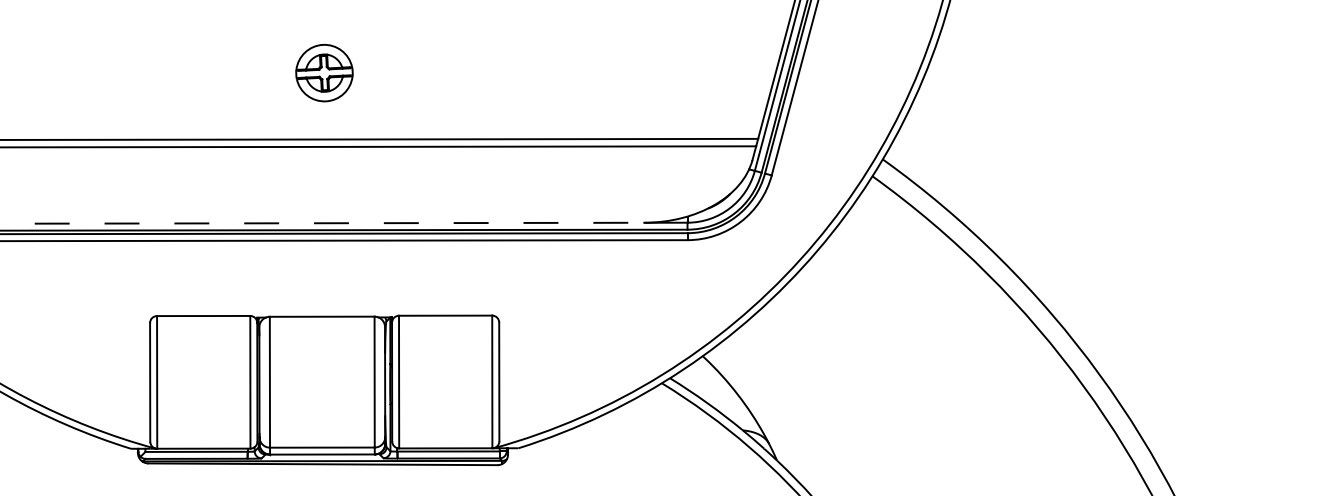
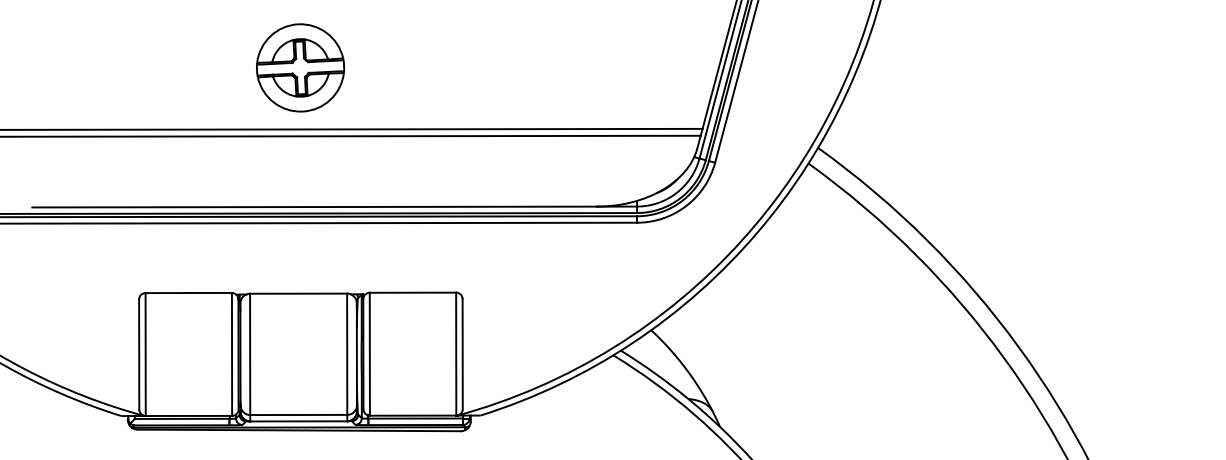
part: (324, 72) -> (300, 67), size x1.67
line: (340, 223) -> (315, 207), dashed -> solid

